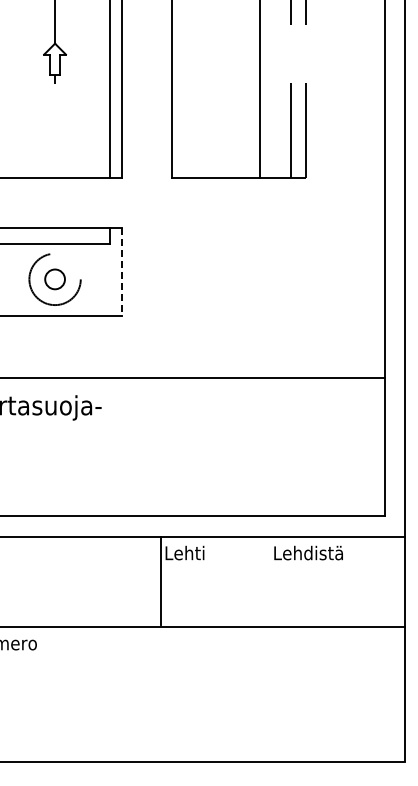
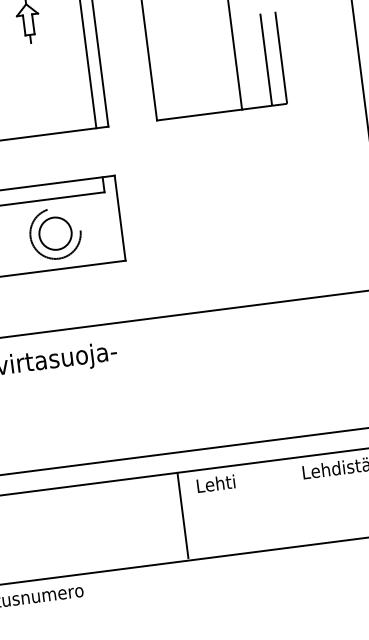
line: (122, 272) -> (120, 218), dashed -> solid
circle: (54, 278) -> (54, 232), size x1.67
line: (161, 580) -> (183, 515), moved

